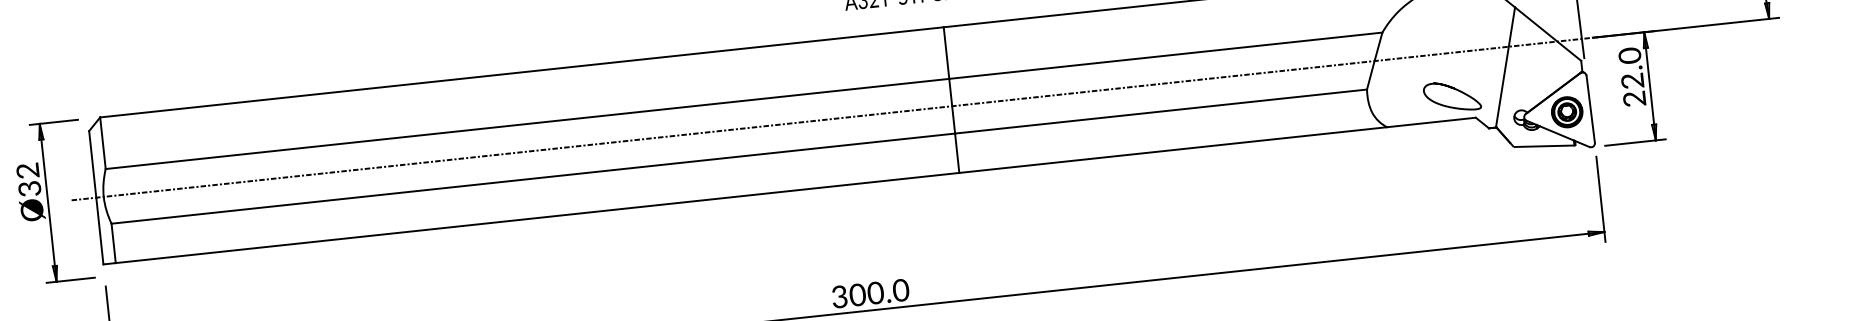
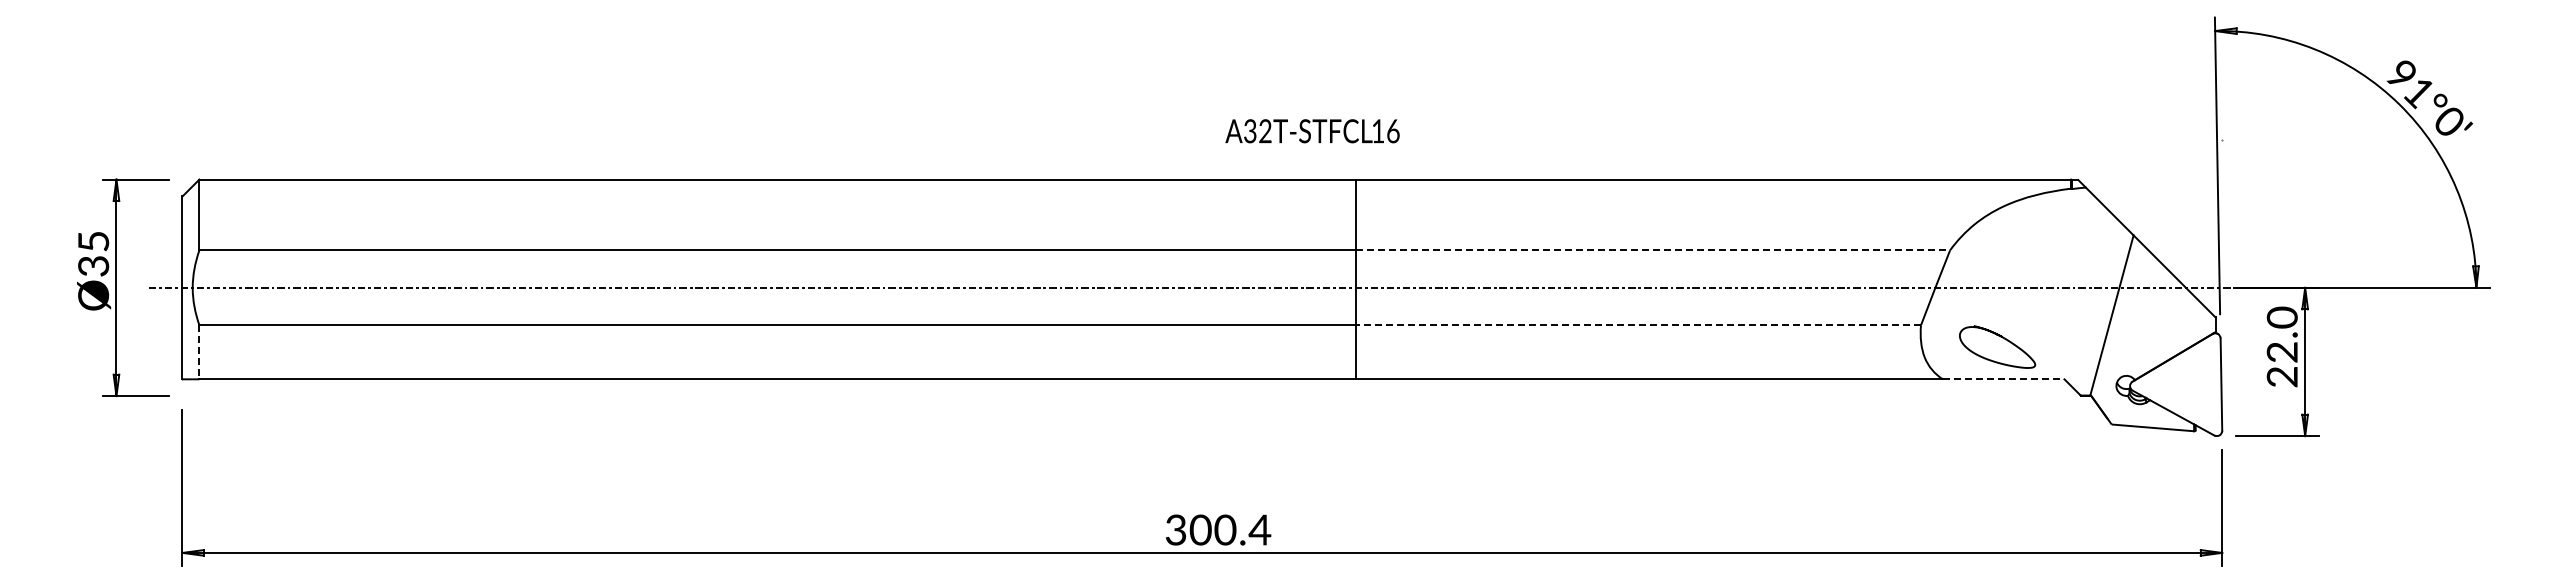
line: (1166, 55) -> (1653, 250), solid -> dashed
curve: (1455, 89) -> (2002, 338), moved
line: (1161, 111) -> (1638, 325), solid -> dashed
part: (1566, 111) -> (2188, 384), removed
line: (1431, 122) -> (2003, 379), solid -> dashed
text: (27, 170) -> (93, 241), Ø32 -> Ø35
line: (113, 243) -> (199, 352), solid -> dashed
text: (900, 289) -> (1259, 529), 300.0 -> 300.4

